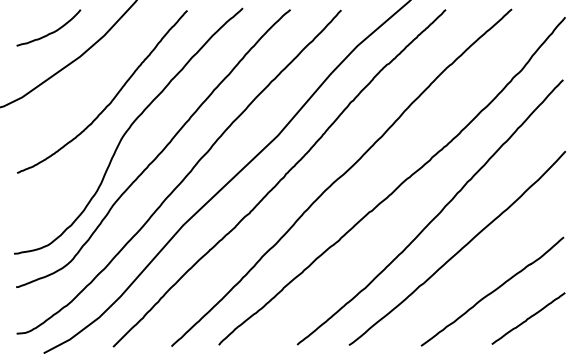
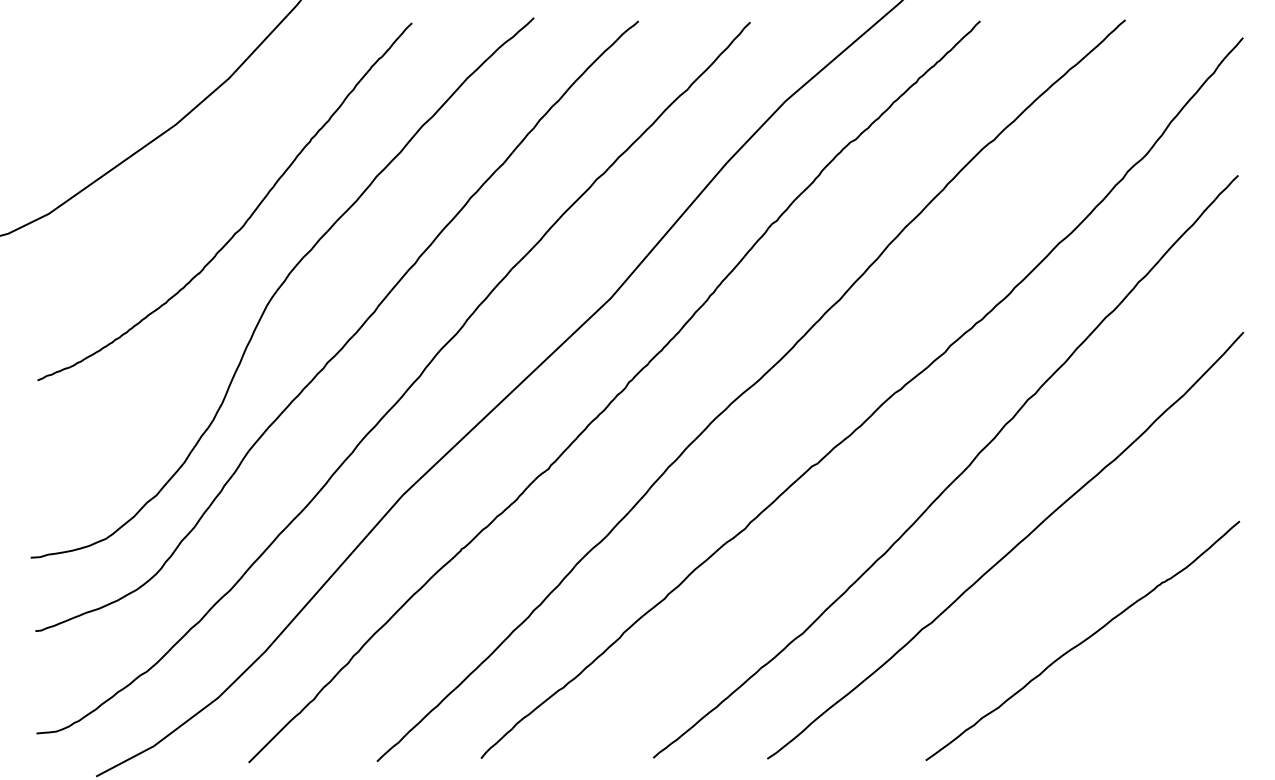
curve: (50, 32) -> (110, 71), removed
line: (528, 318) -> (1161, 699), removed

